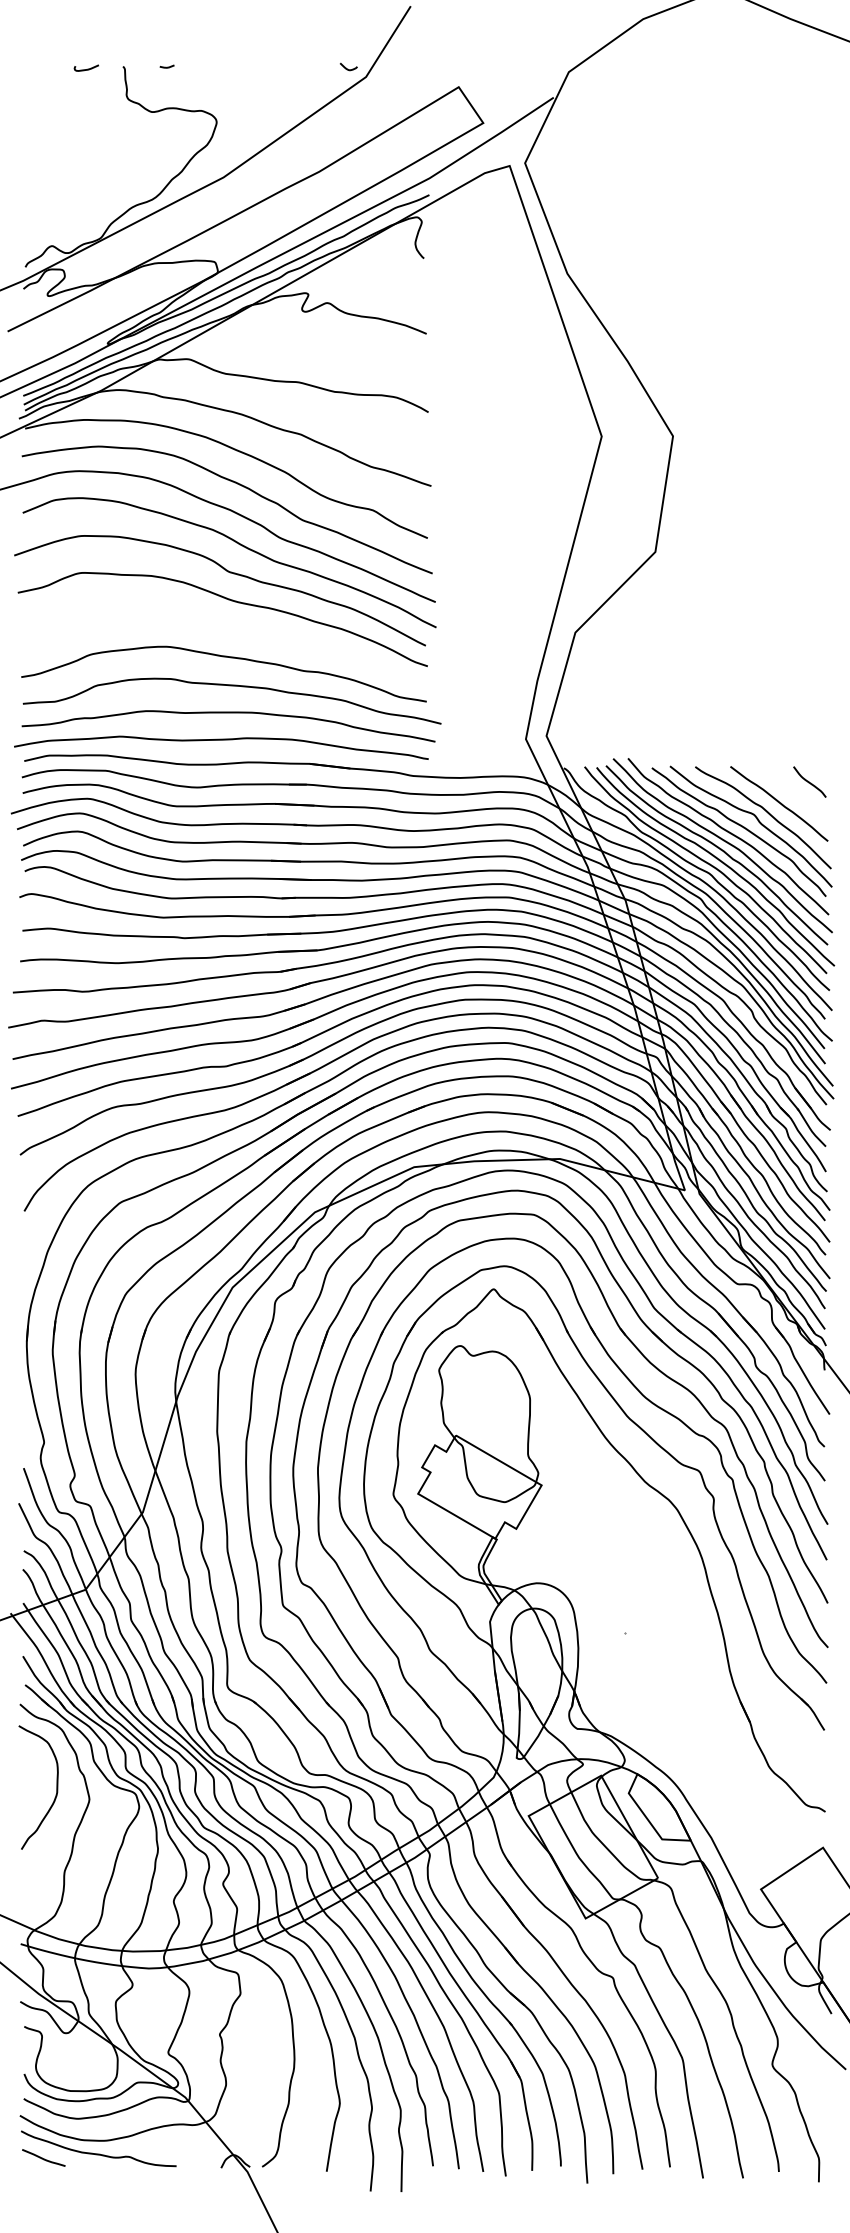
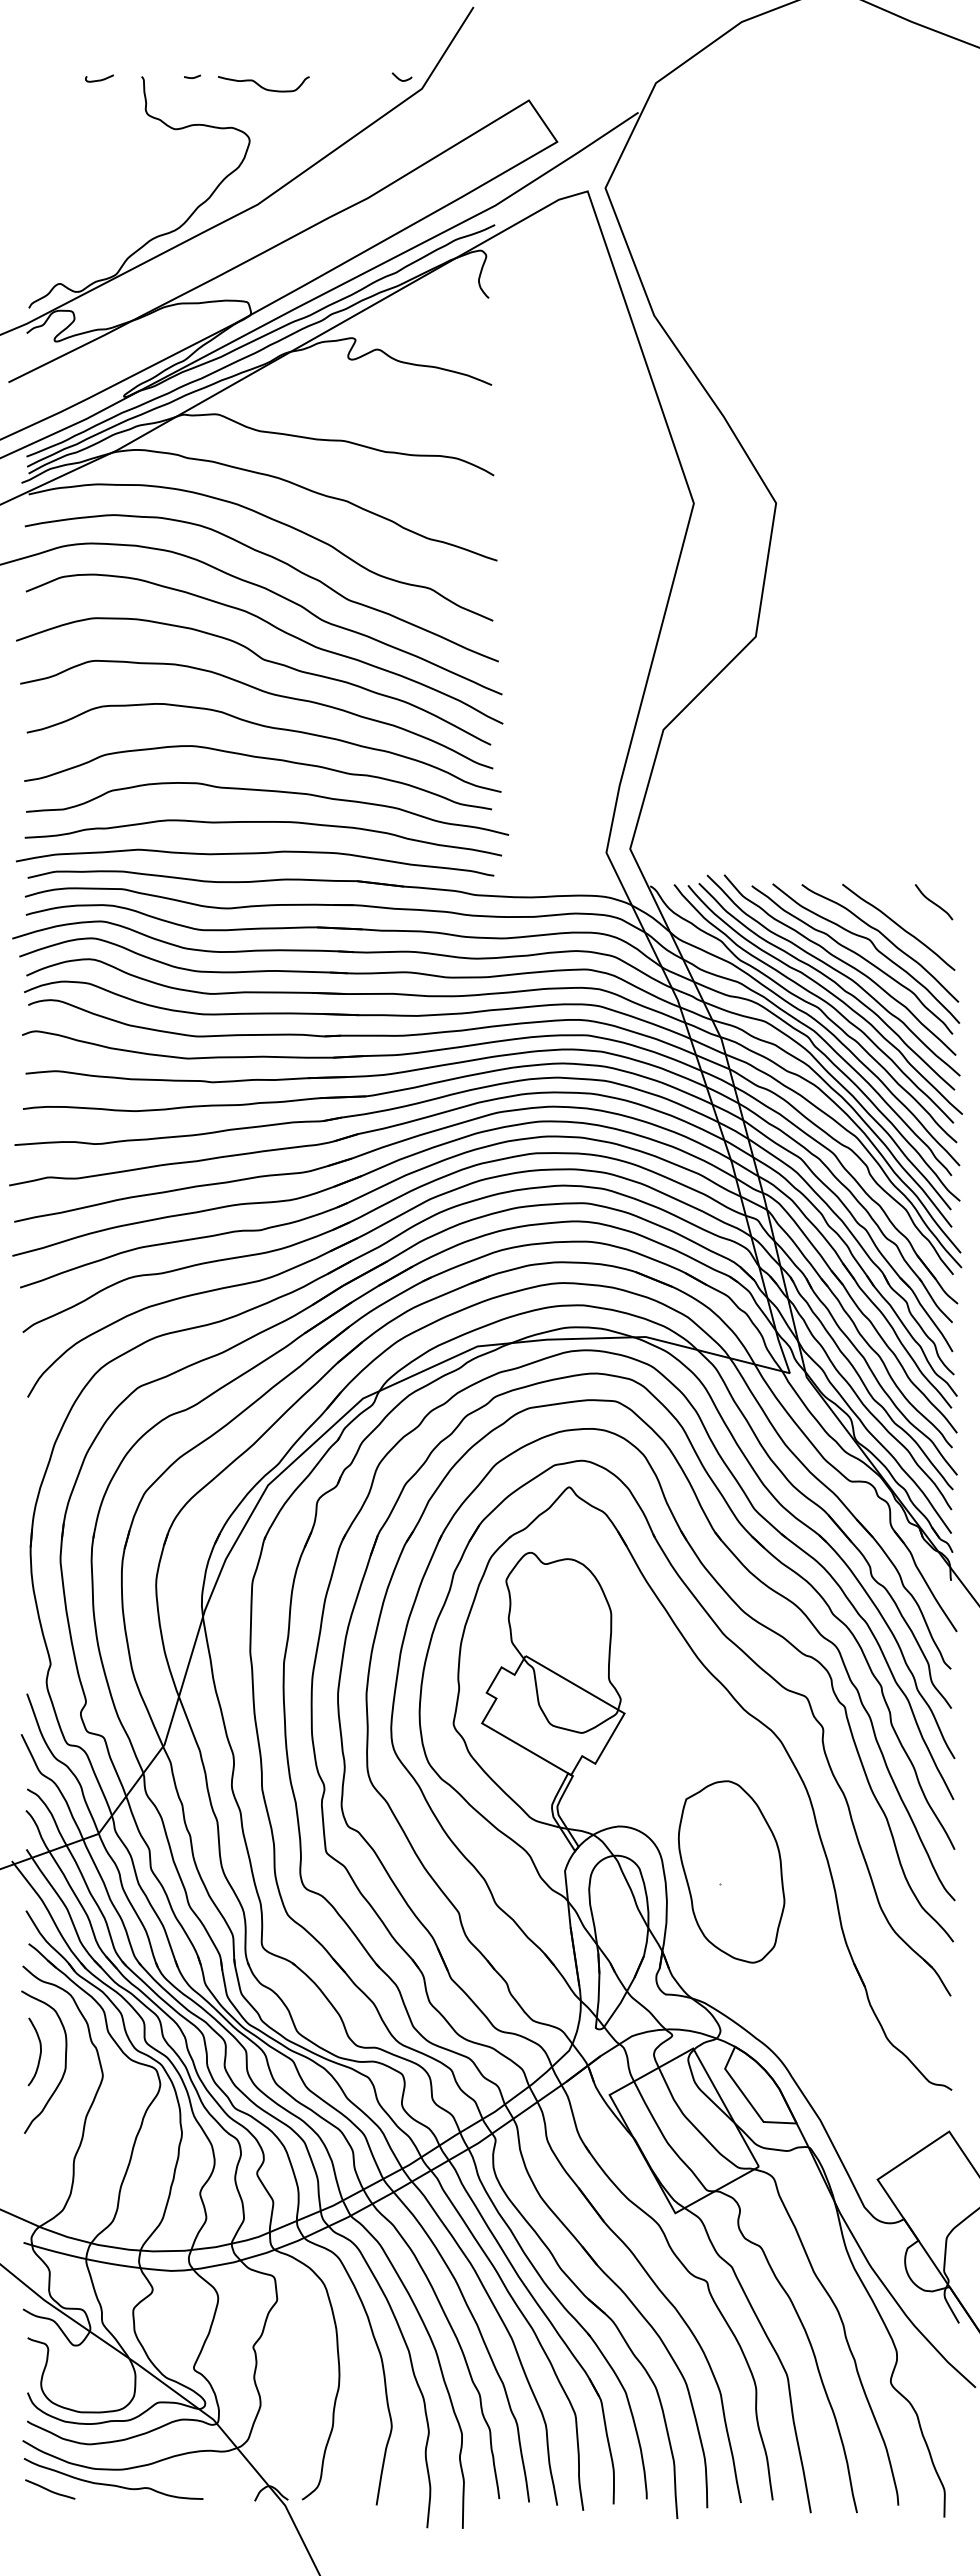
curve: (226, 74) -> (261, 85), added
curve: (233, 631) -> (269, 728), added
part: (634, 1622) -> (731, 1871), added
curve: (34, 1780) -> (39, 2053), added

